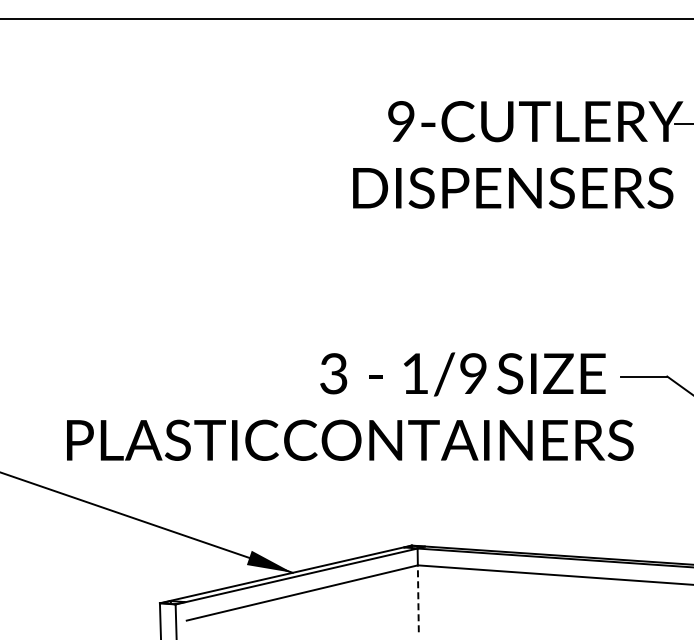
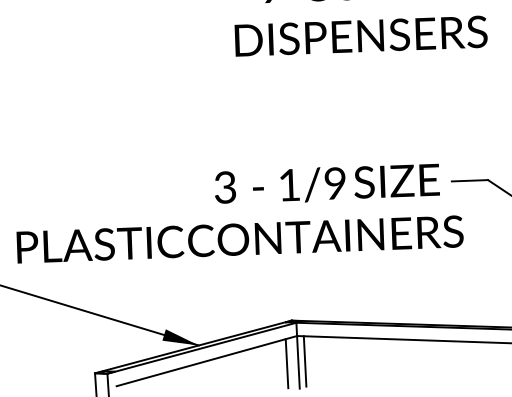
line: (426, 597) -> (304, 361), added
line: (418, 598) -> (298, 362), dashed -> solid
line: (403, 599) -> (286, 363), added

